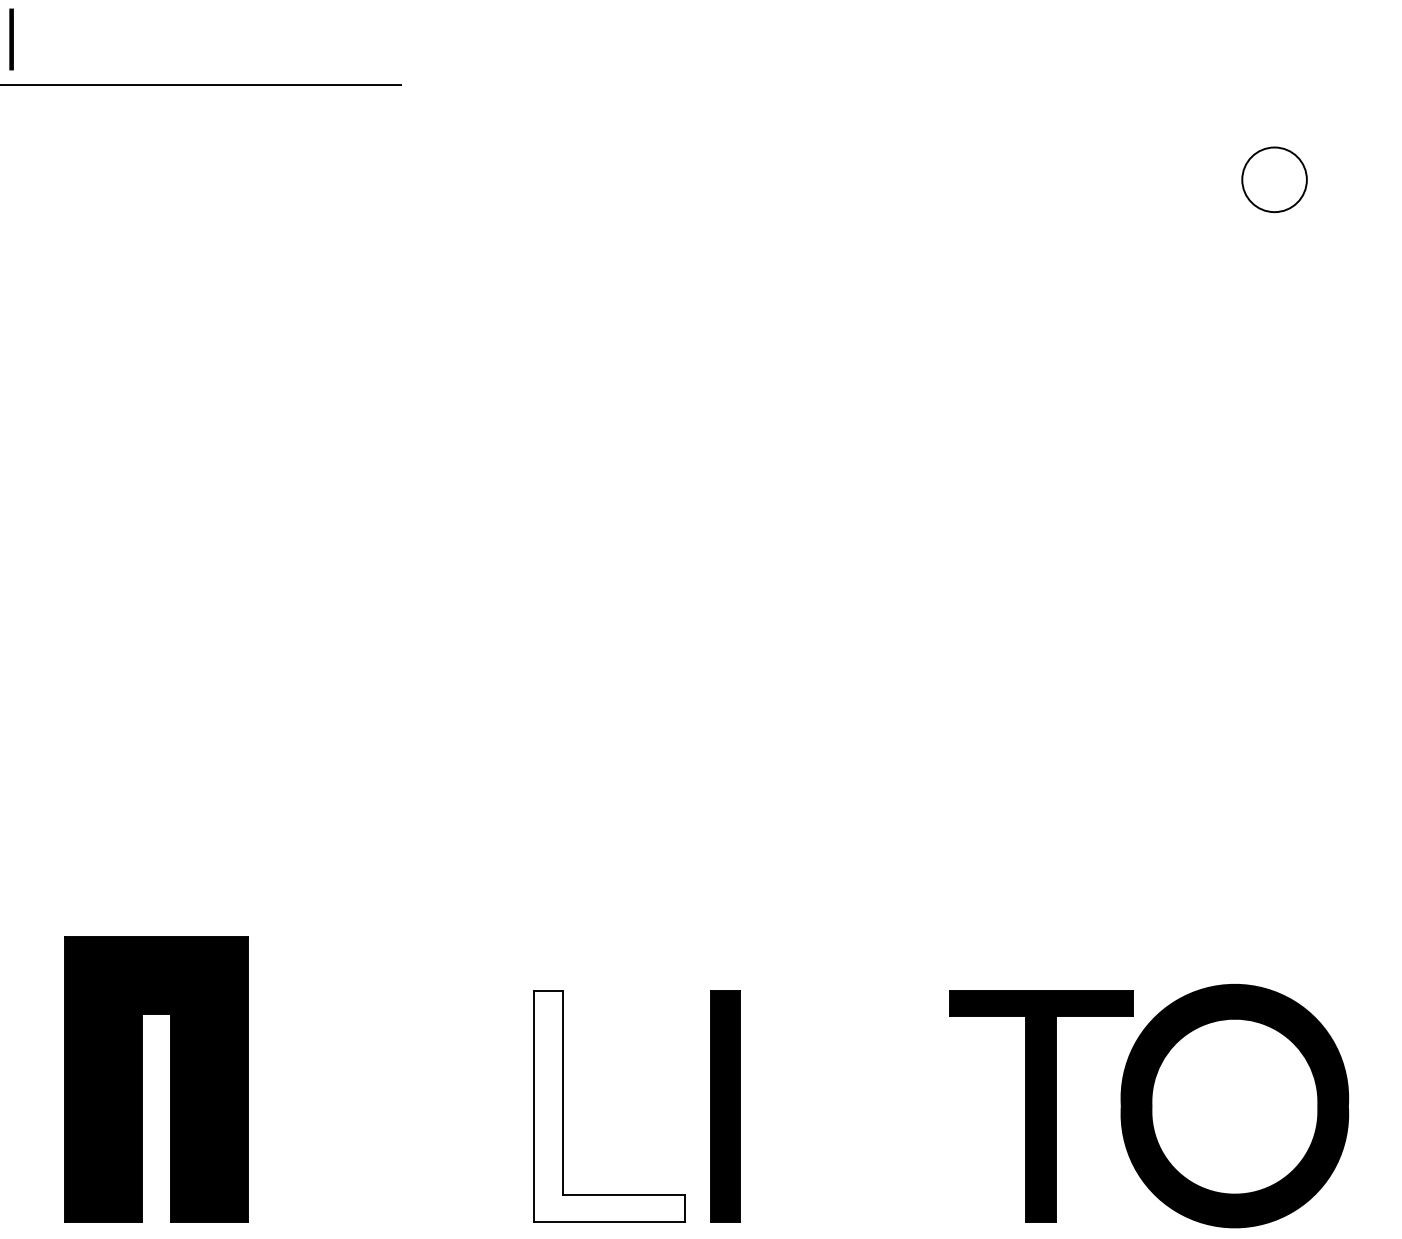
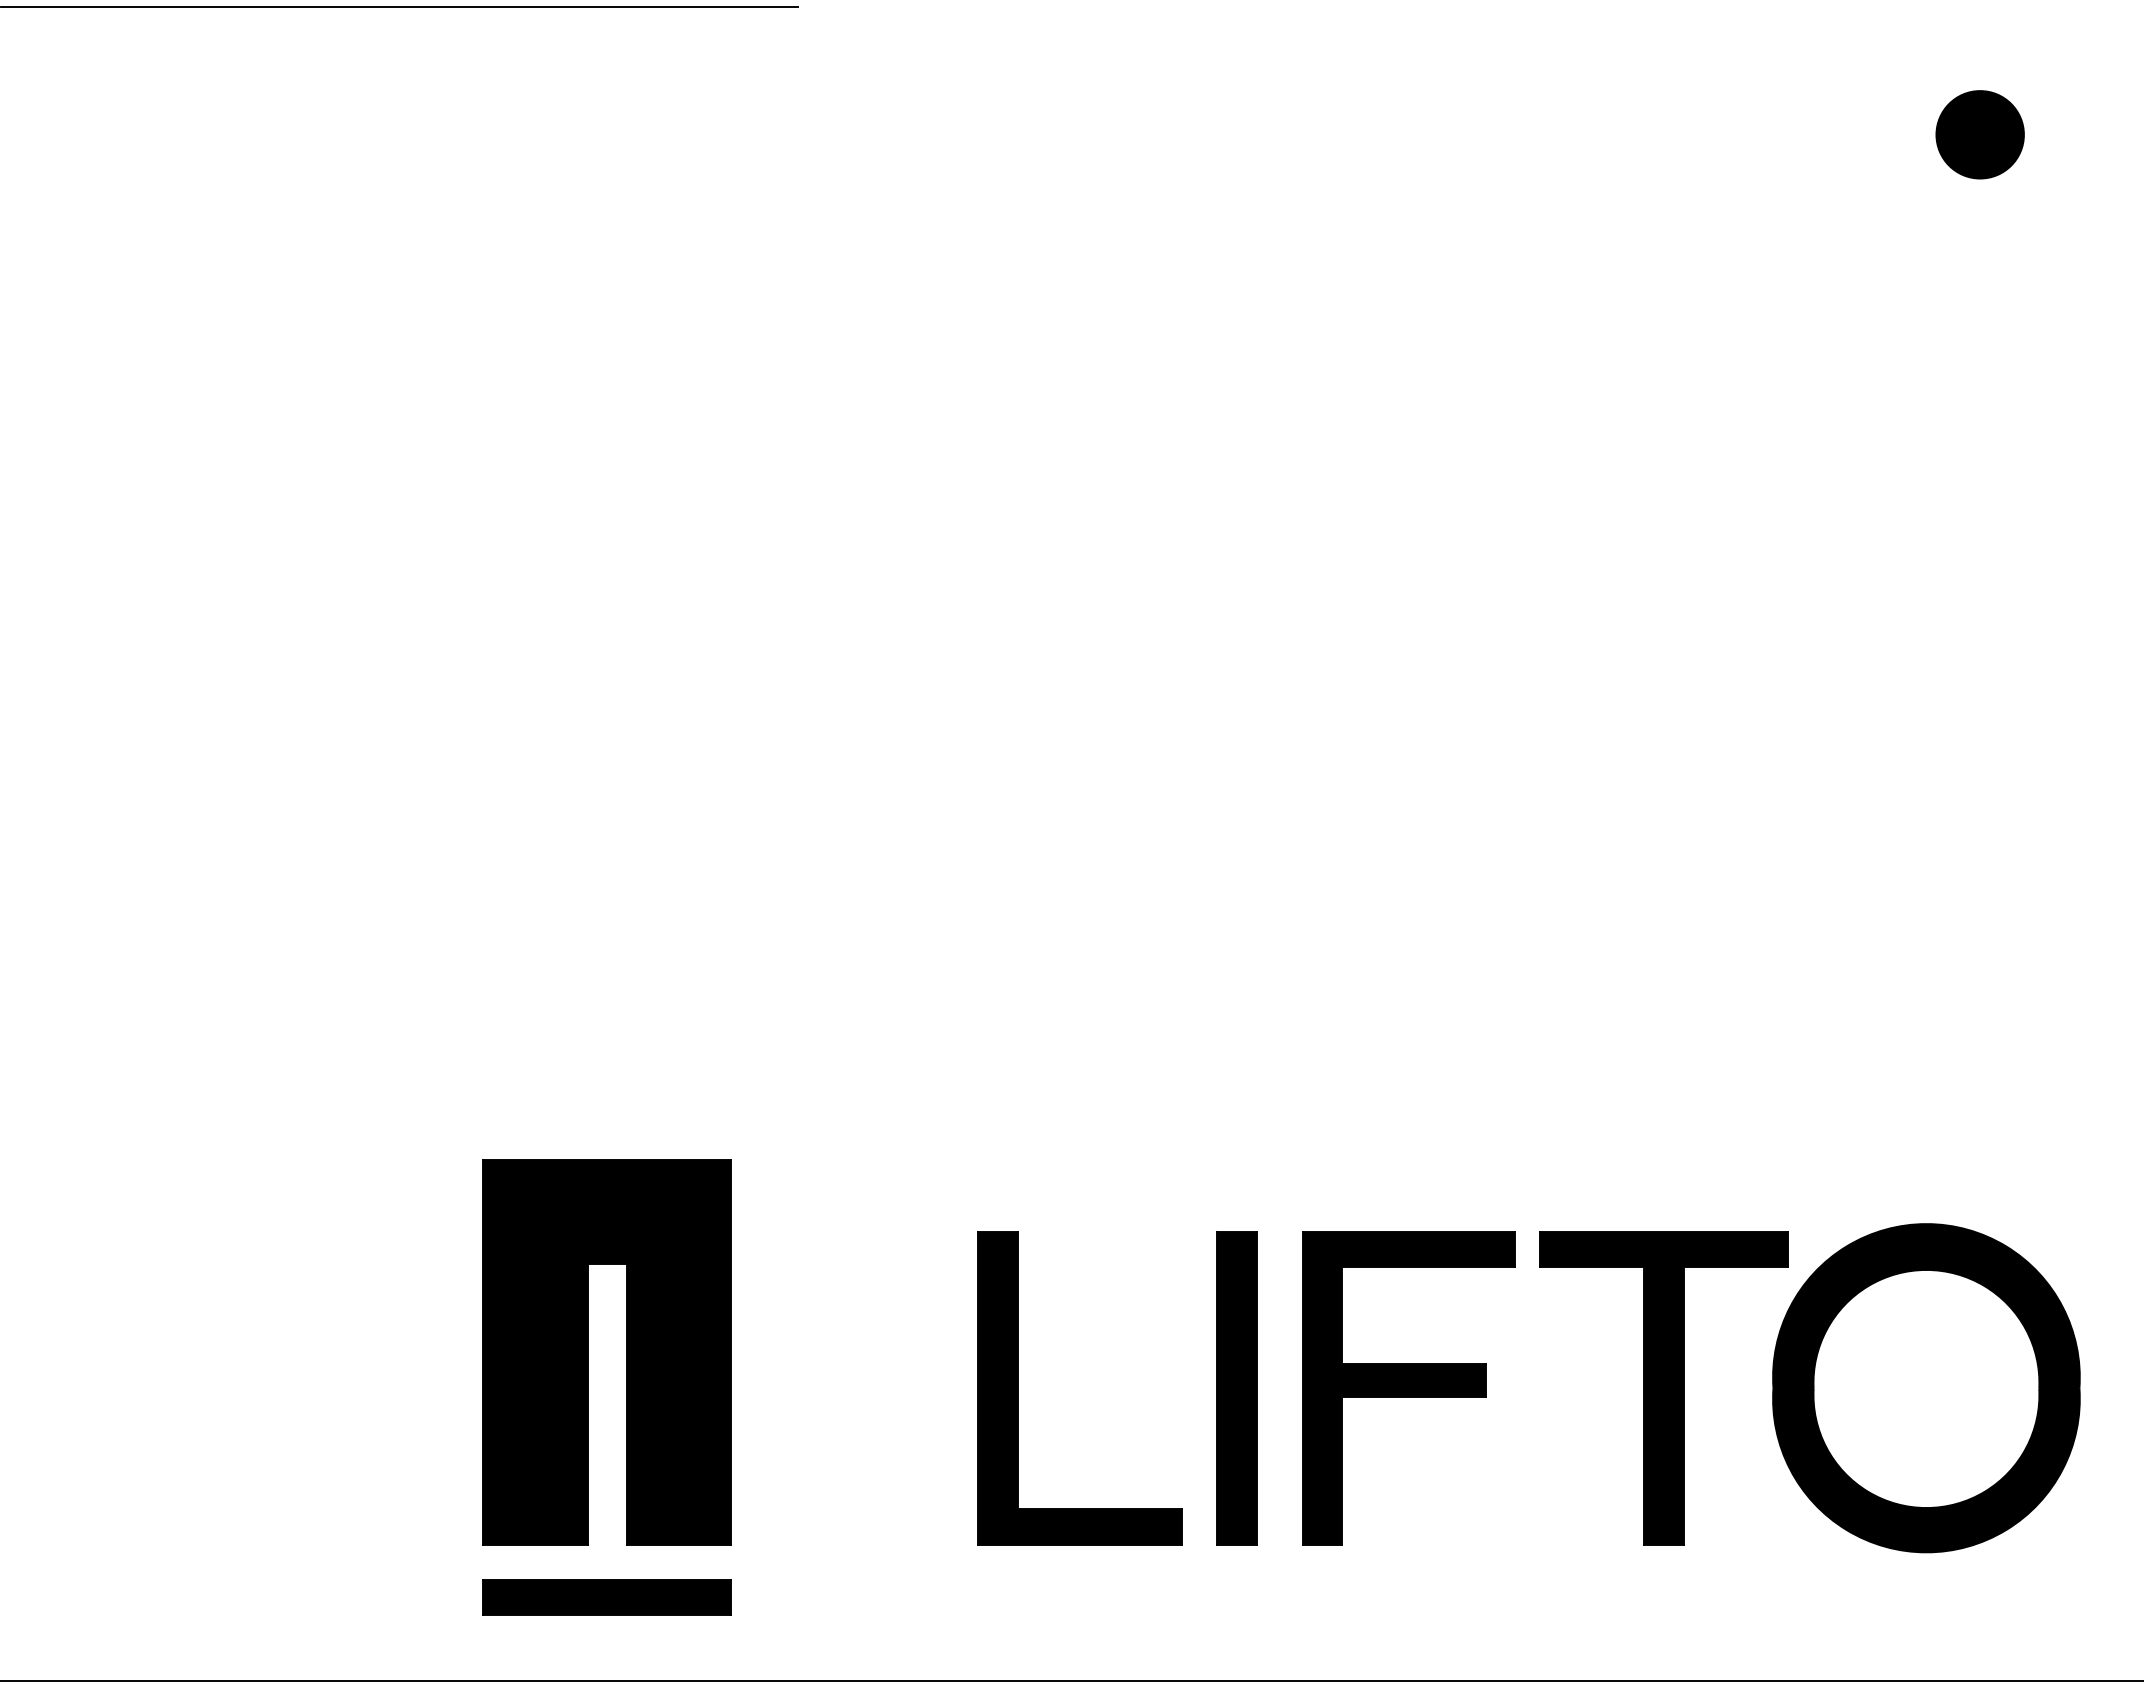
fill: (1274, 179) -> (1979, 134), added
part: (142, 1079) -> (588, 1352), moved
fill: (608, 1106) -> (1079, 1388), added
part: (852, 1106) -> (1408, 1388), added

